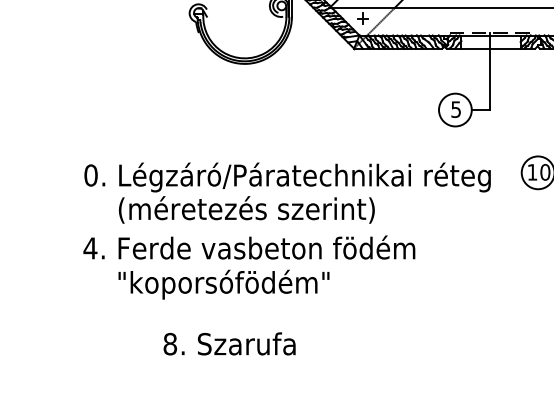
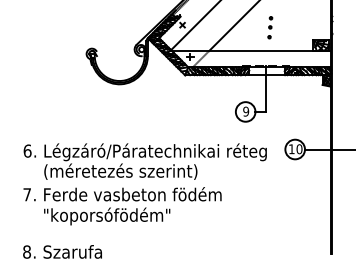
text: (456, 109) -> (246, 111), 5 -> 9
text: (90, 174) -> (27, 150), 0. -> 6.
text: (90, 247) -> (27, 194), 4. -> 7.
text: (229, 343) -> (62, 251), moved

